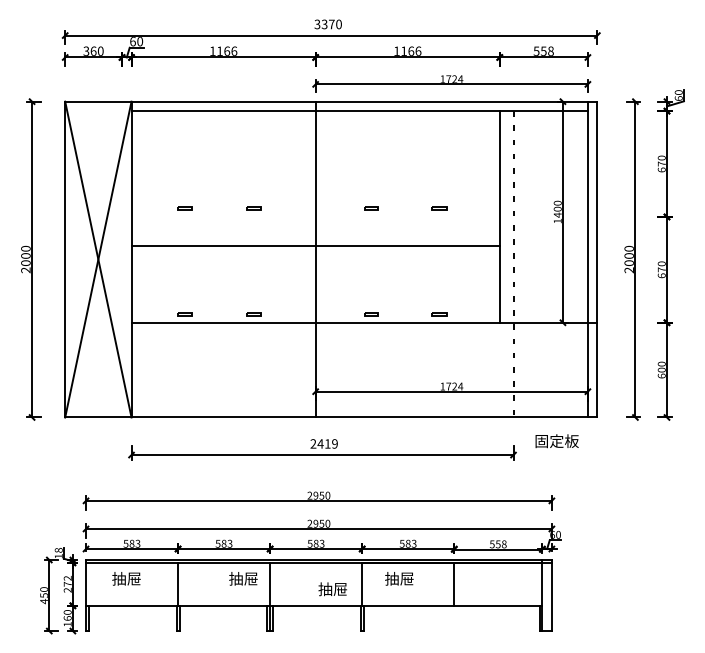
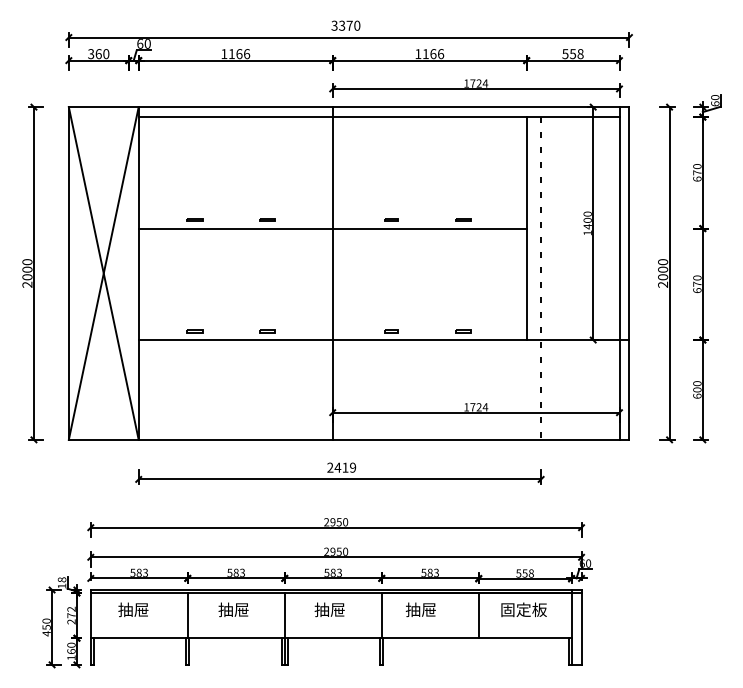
line: (315, 246) -> (332, 228), moved
text: (556, 440) -> (523, 609), moved
text: (243, 578) -> (233, 609), moved
text: (332, 588) -> (329, 609), moved

